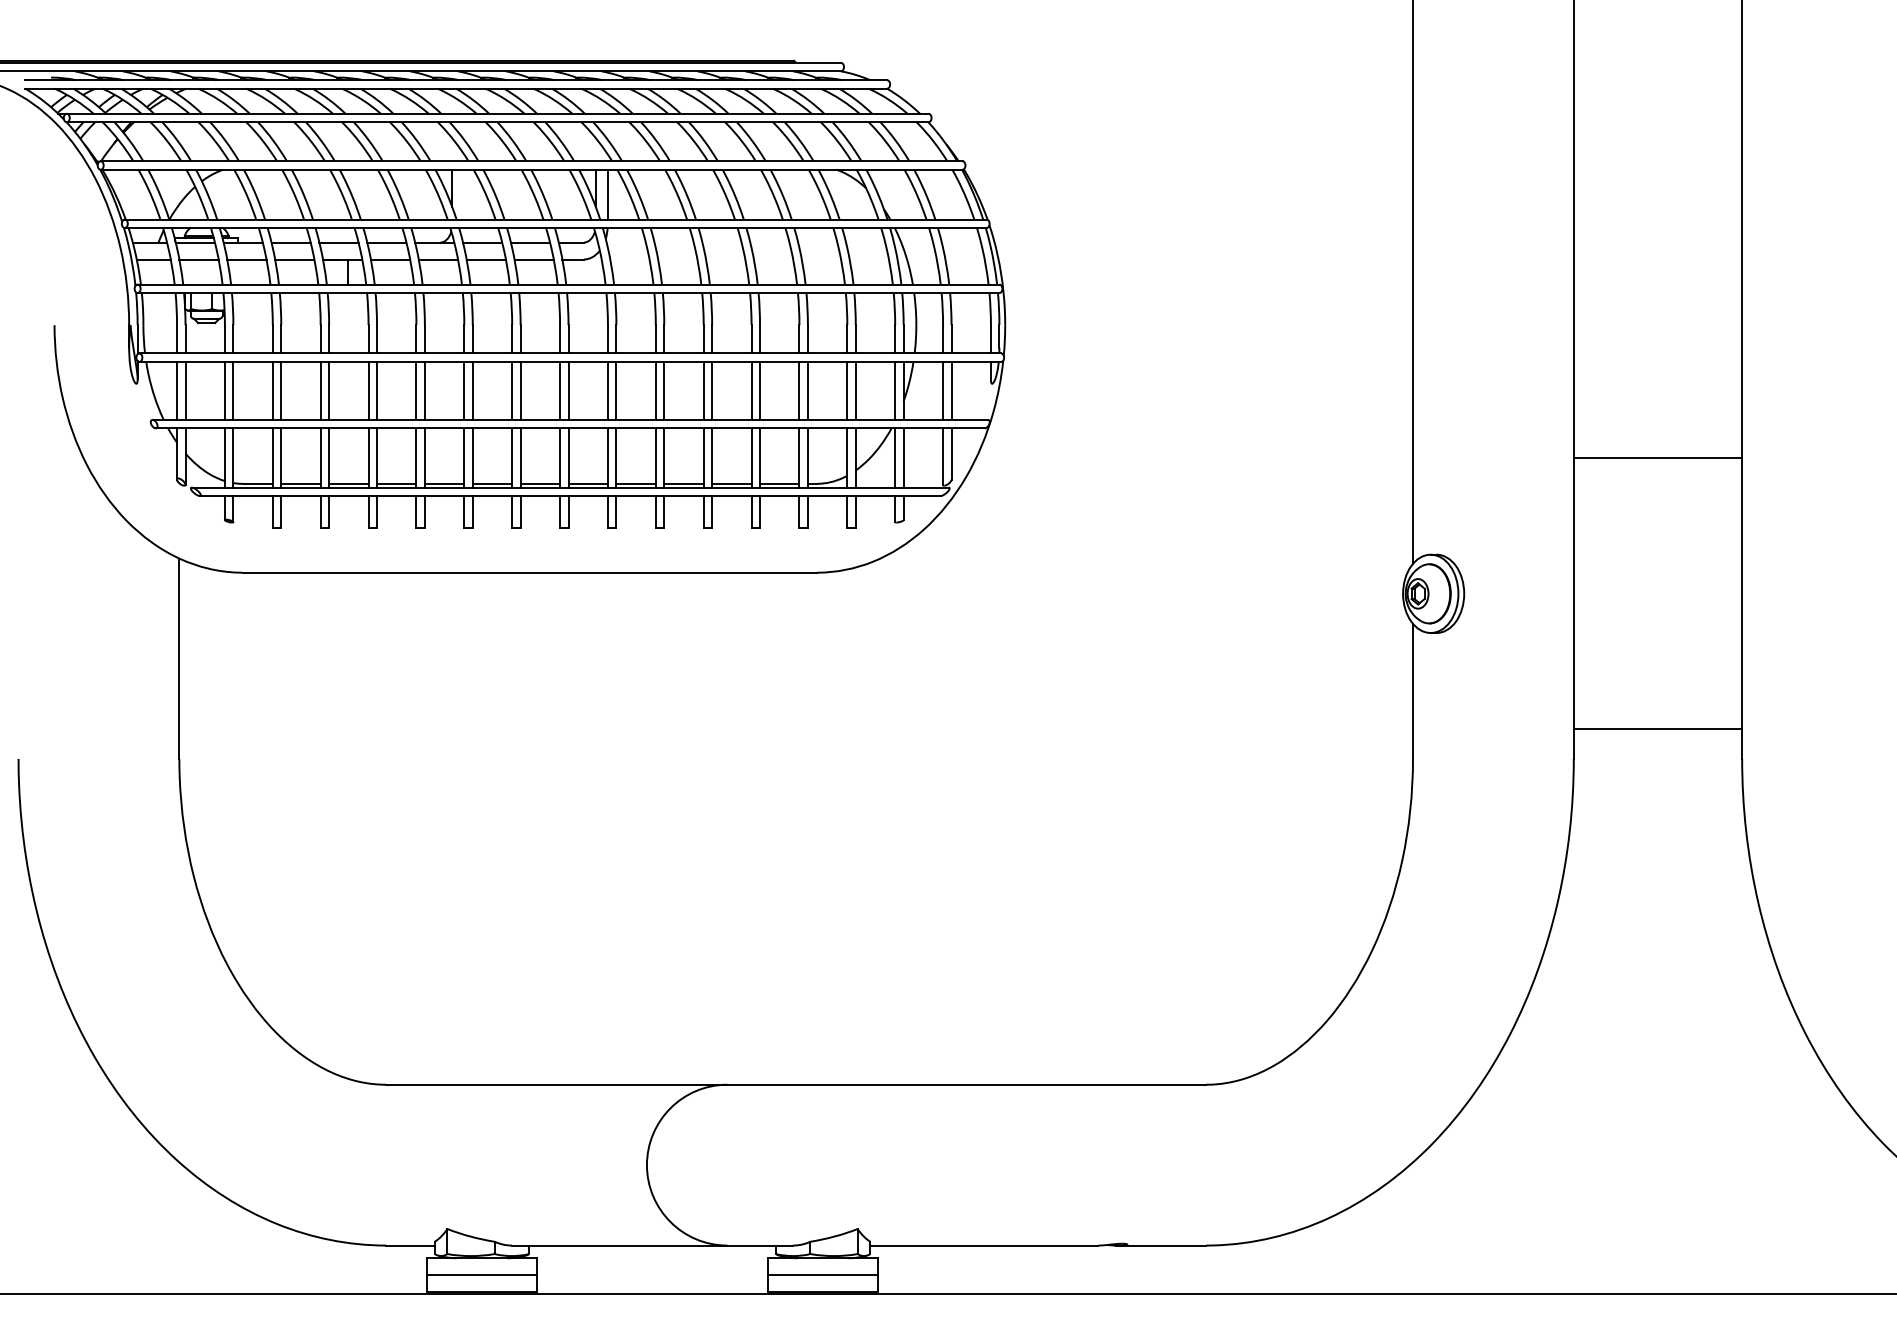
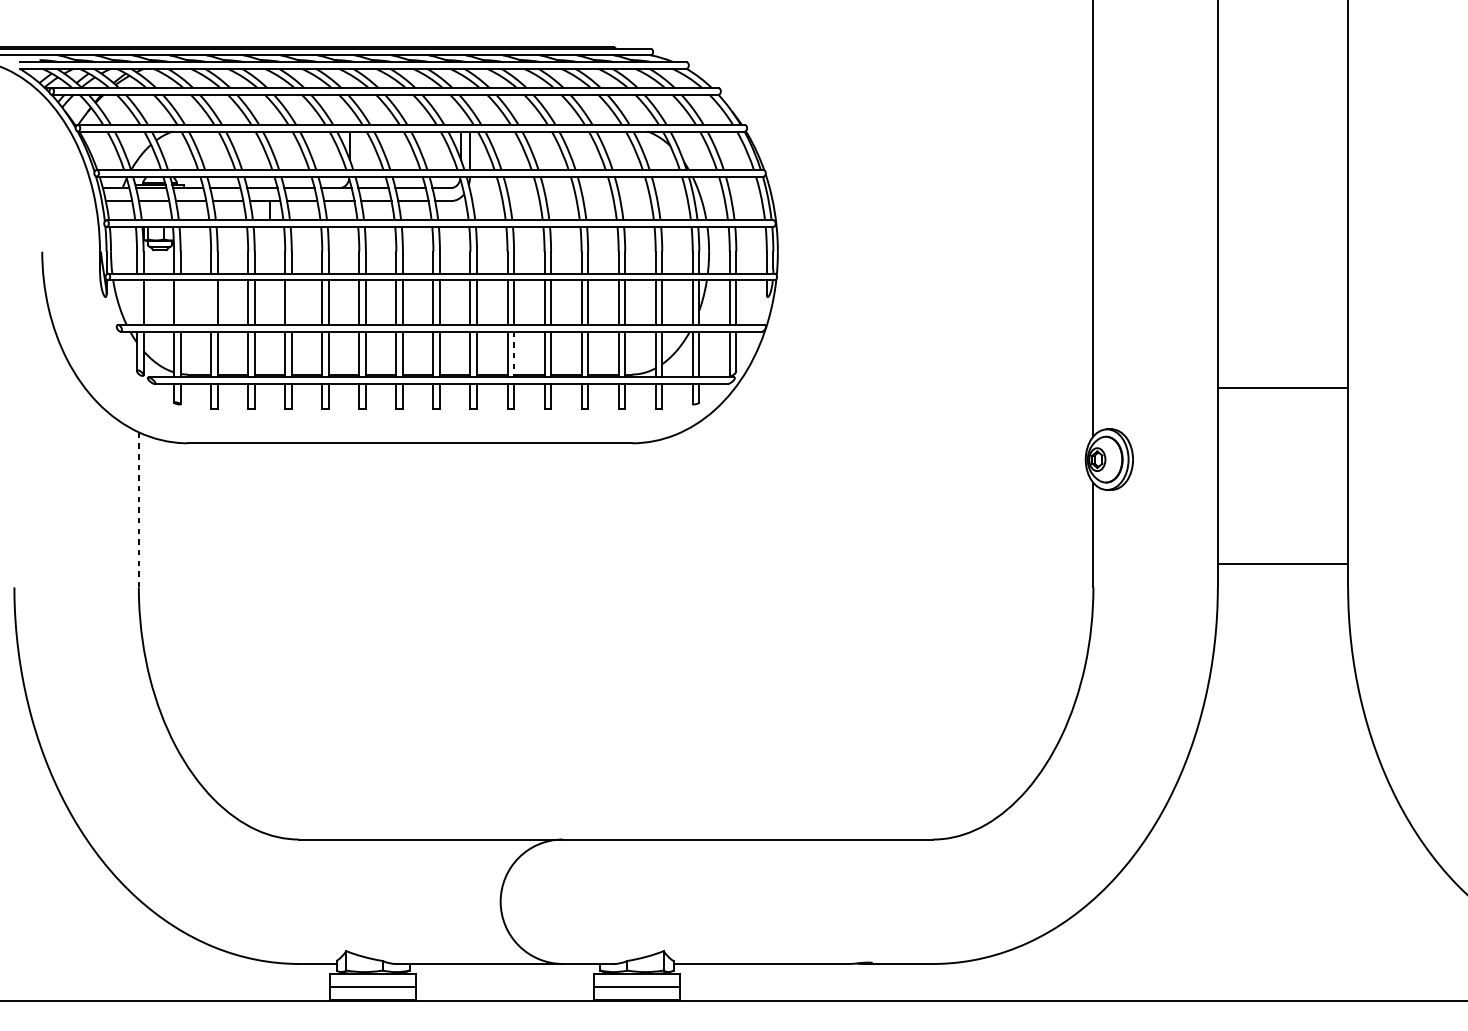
line: (177, 390) -> (137, 302), removed
line: (233, 390) -> (180, 302), removed
line: (272, 390) -> (210, 302), removed
line: (377, 390) -> (292, 302), removed
line: (664, 458) -> (514, 354), solid -> dashed
line: (1657, 458) -> (1282, 388), moved
line: (179, 658) -> (138, 509), solid -> dashed

